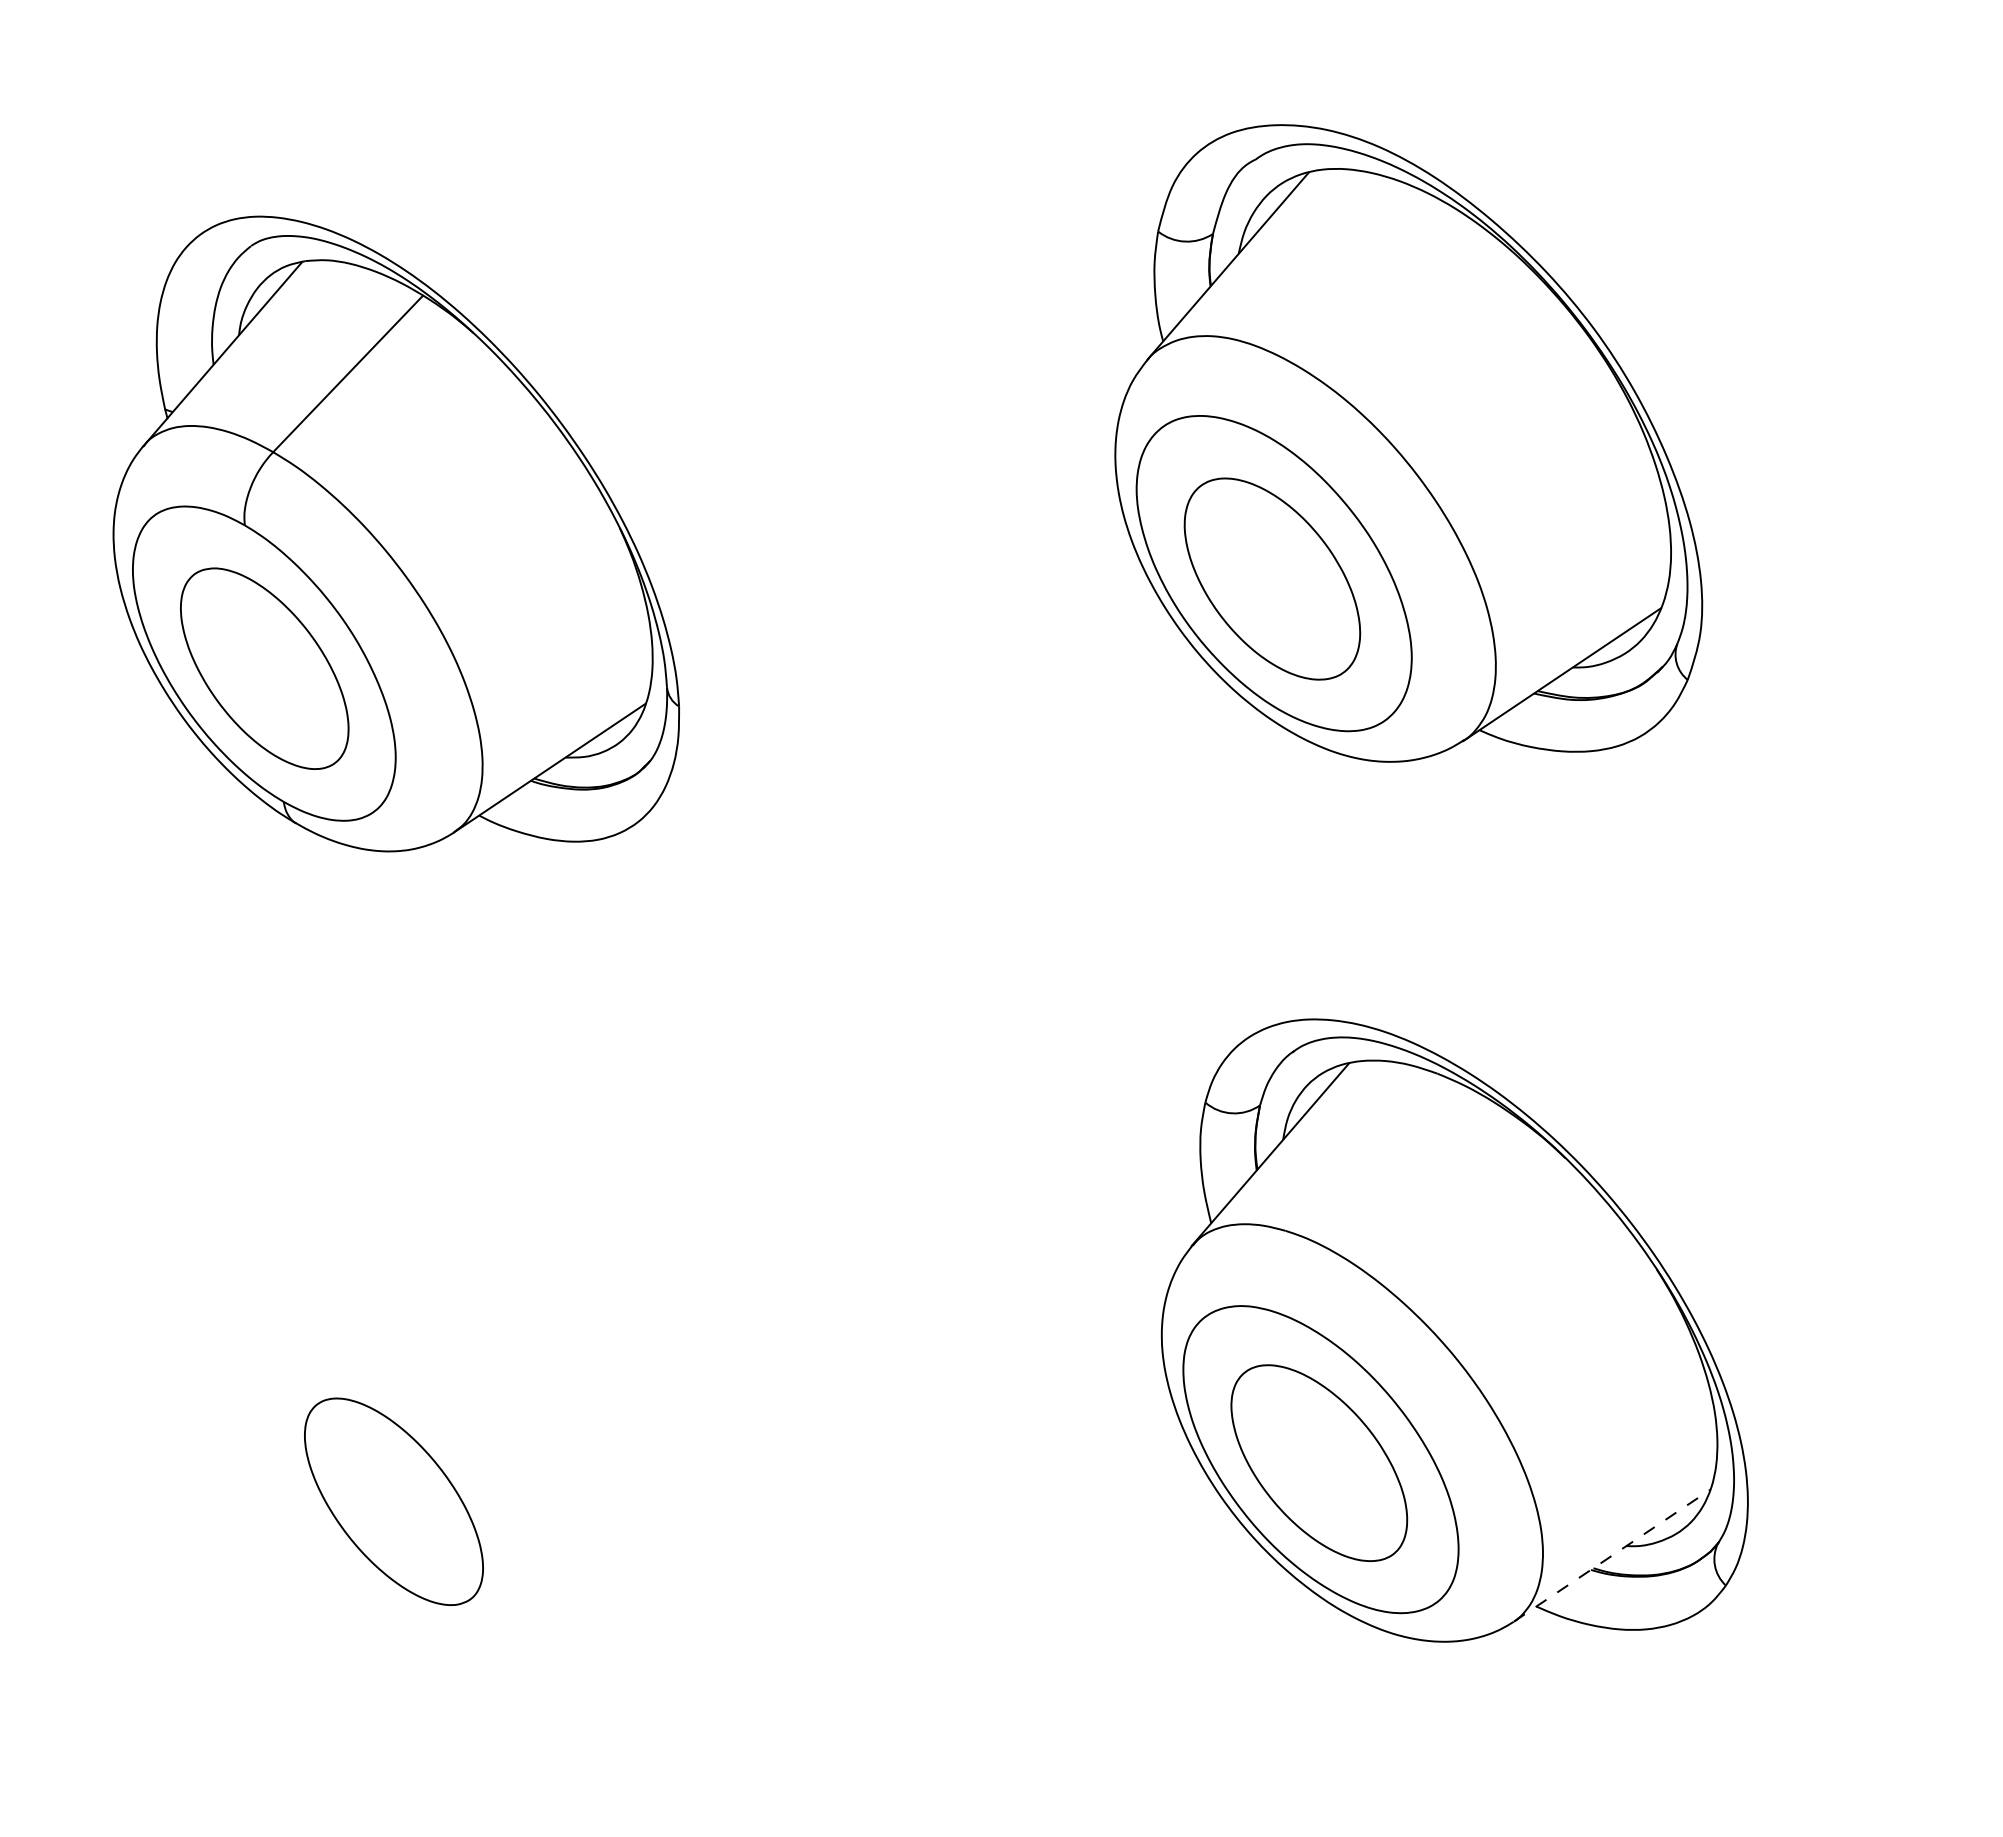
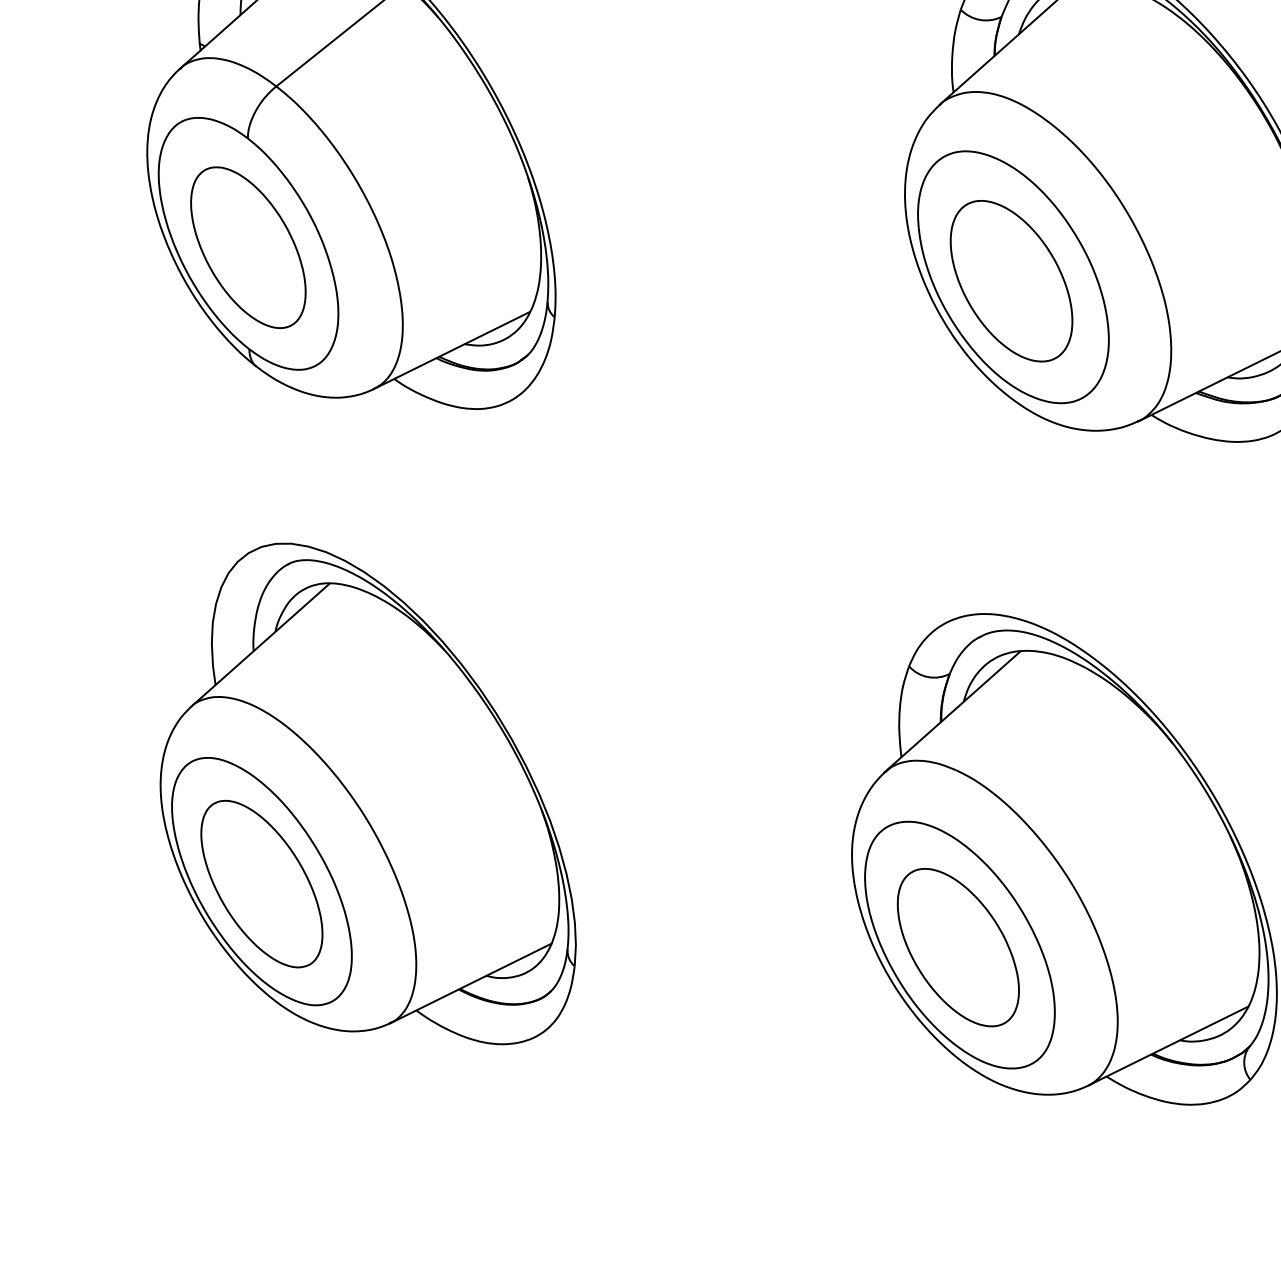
part: (530, 1365) -> (377, 795), added
line: (1612, 1555) -> (1168, 1045), dashed -> solid

